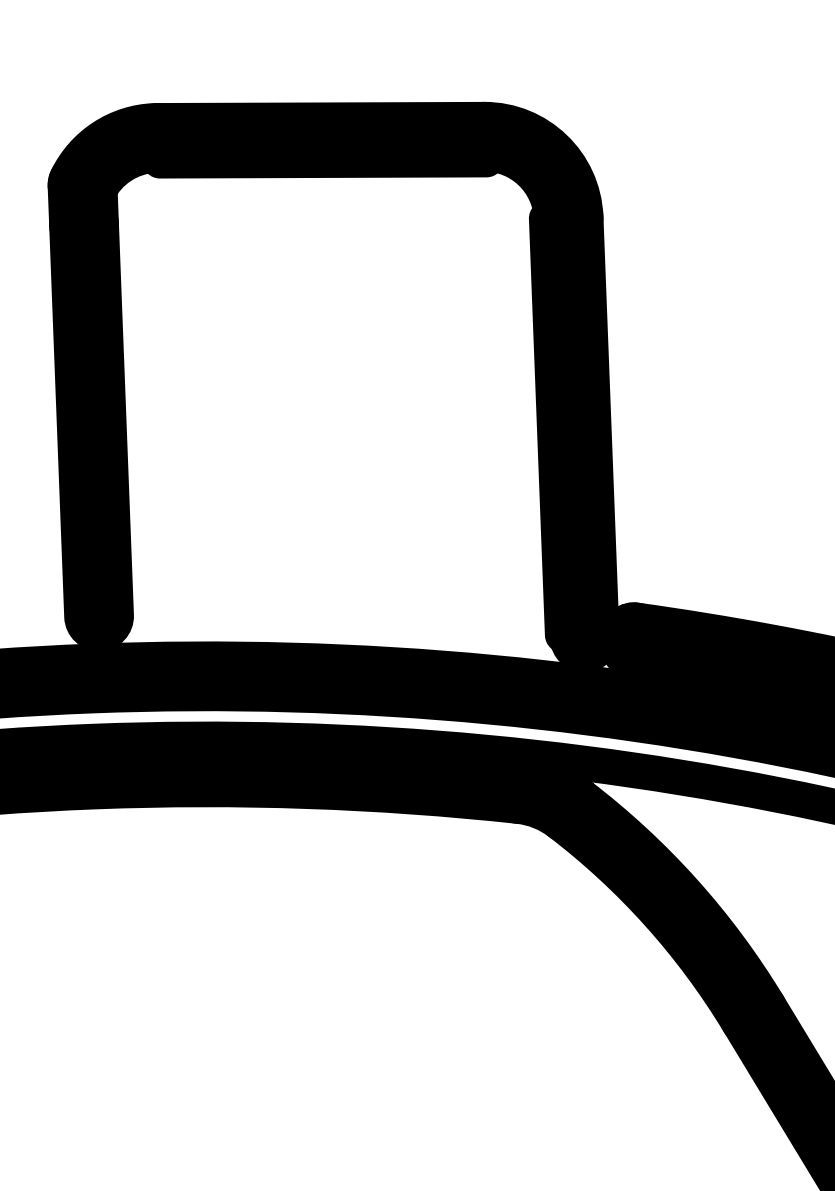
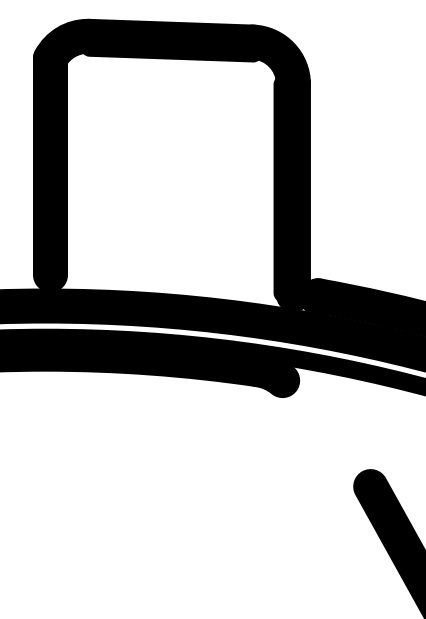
fill: (661, 910) -> (326, 433), removed

